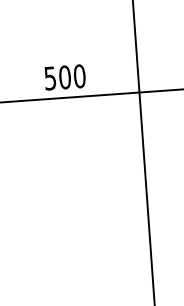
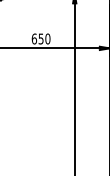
text: (57, 76) -> (37, 38), 500 -> 650

